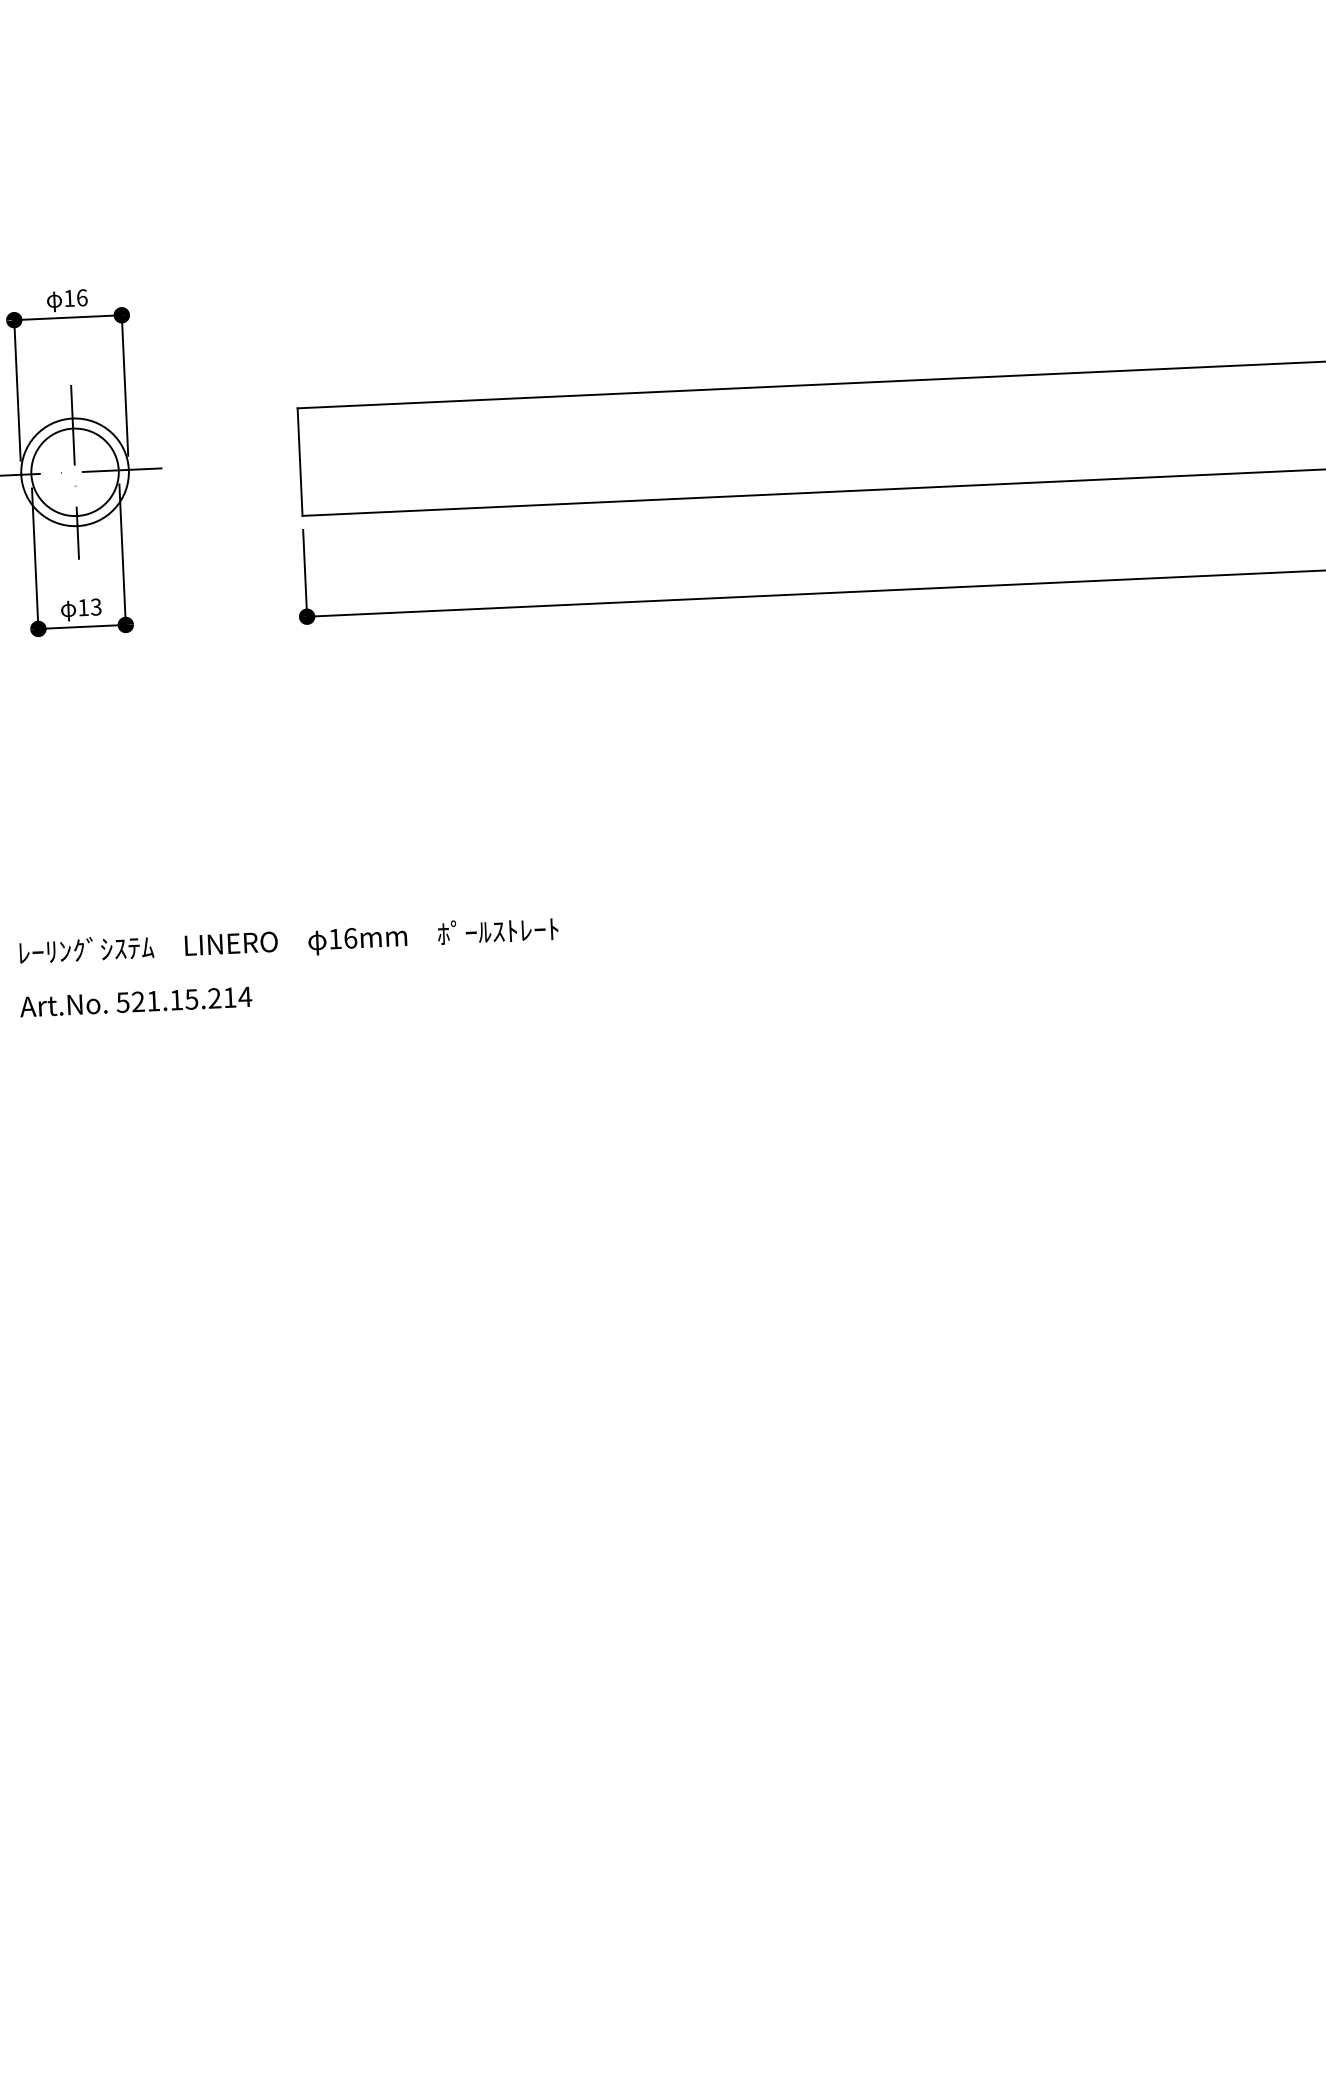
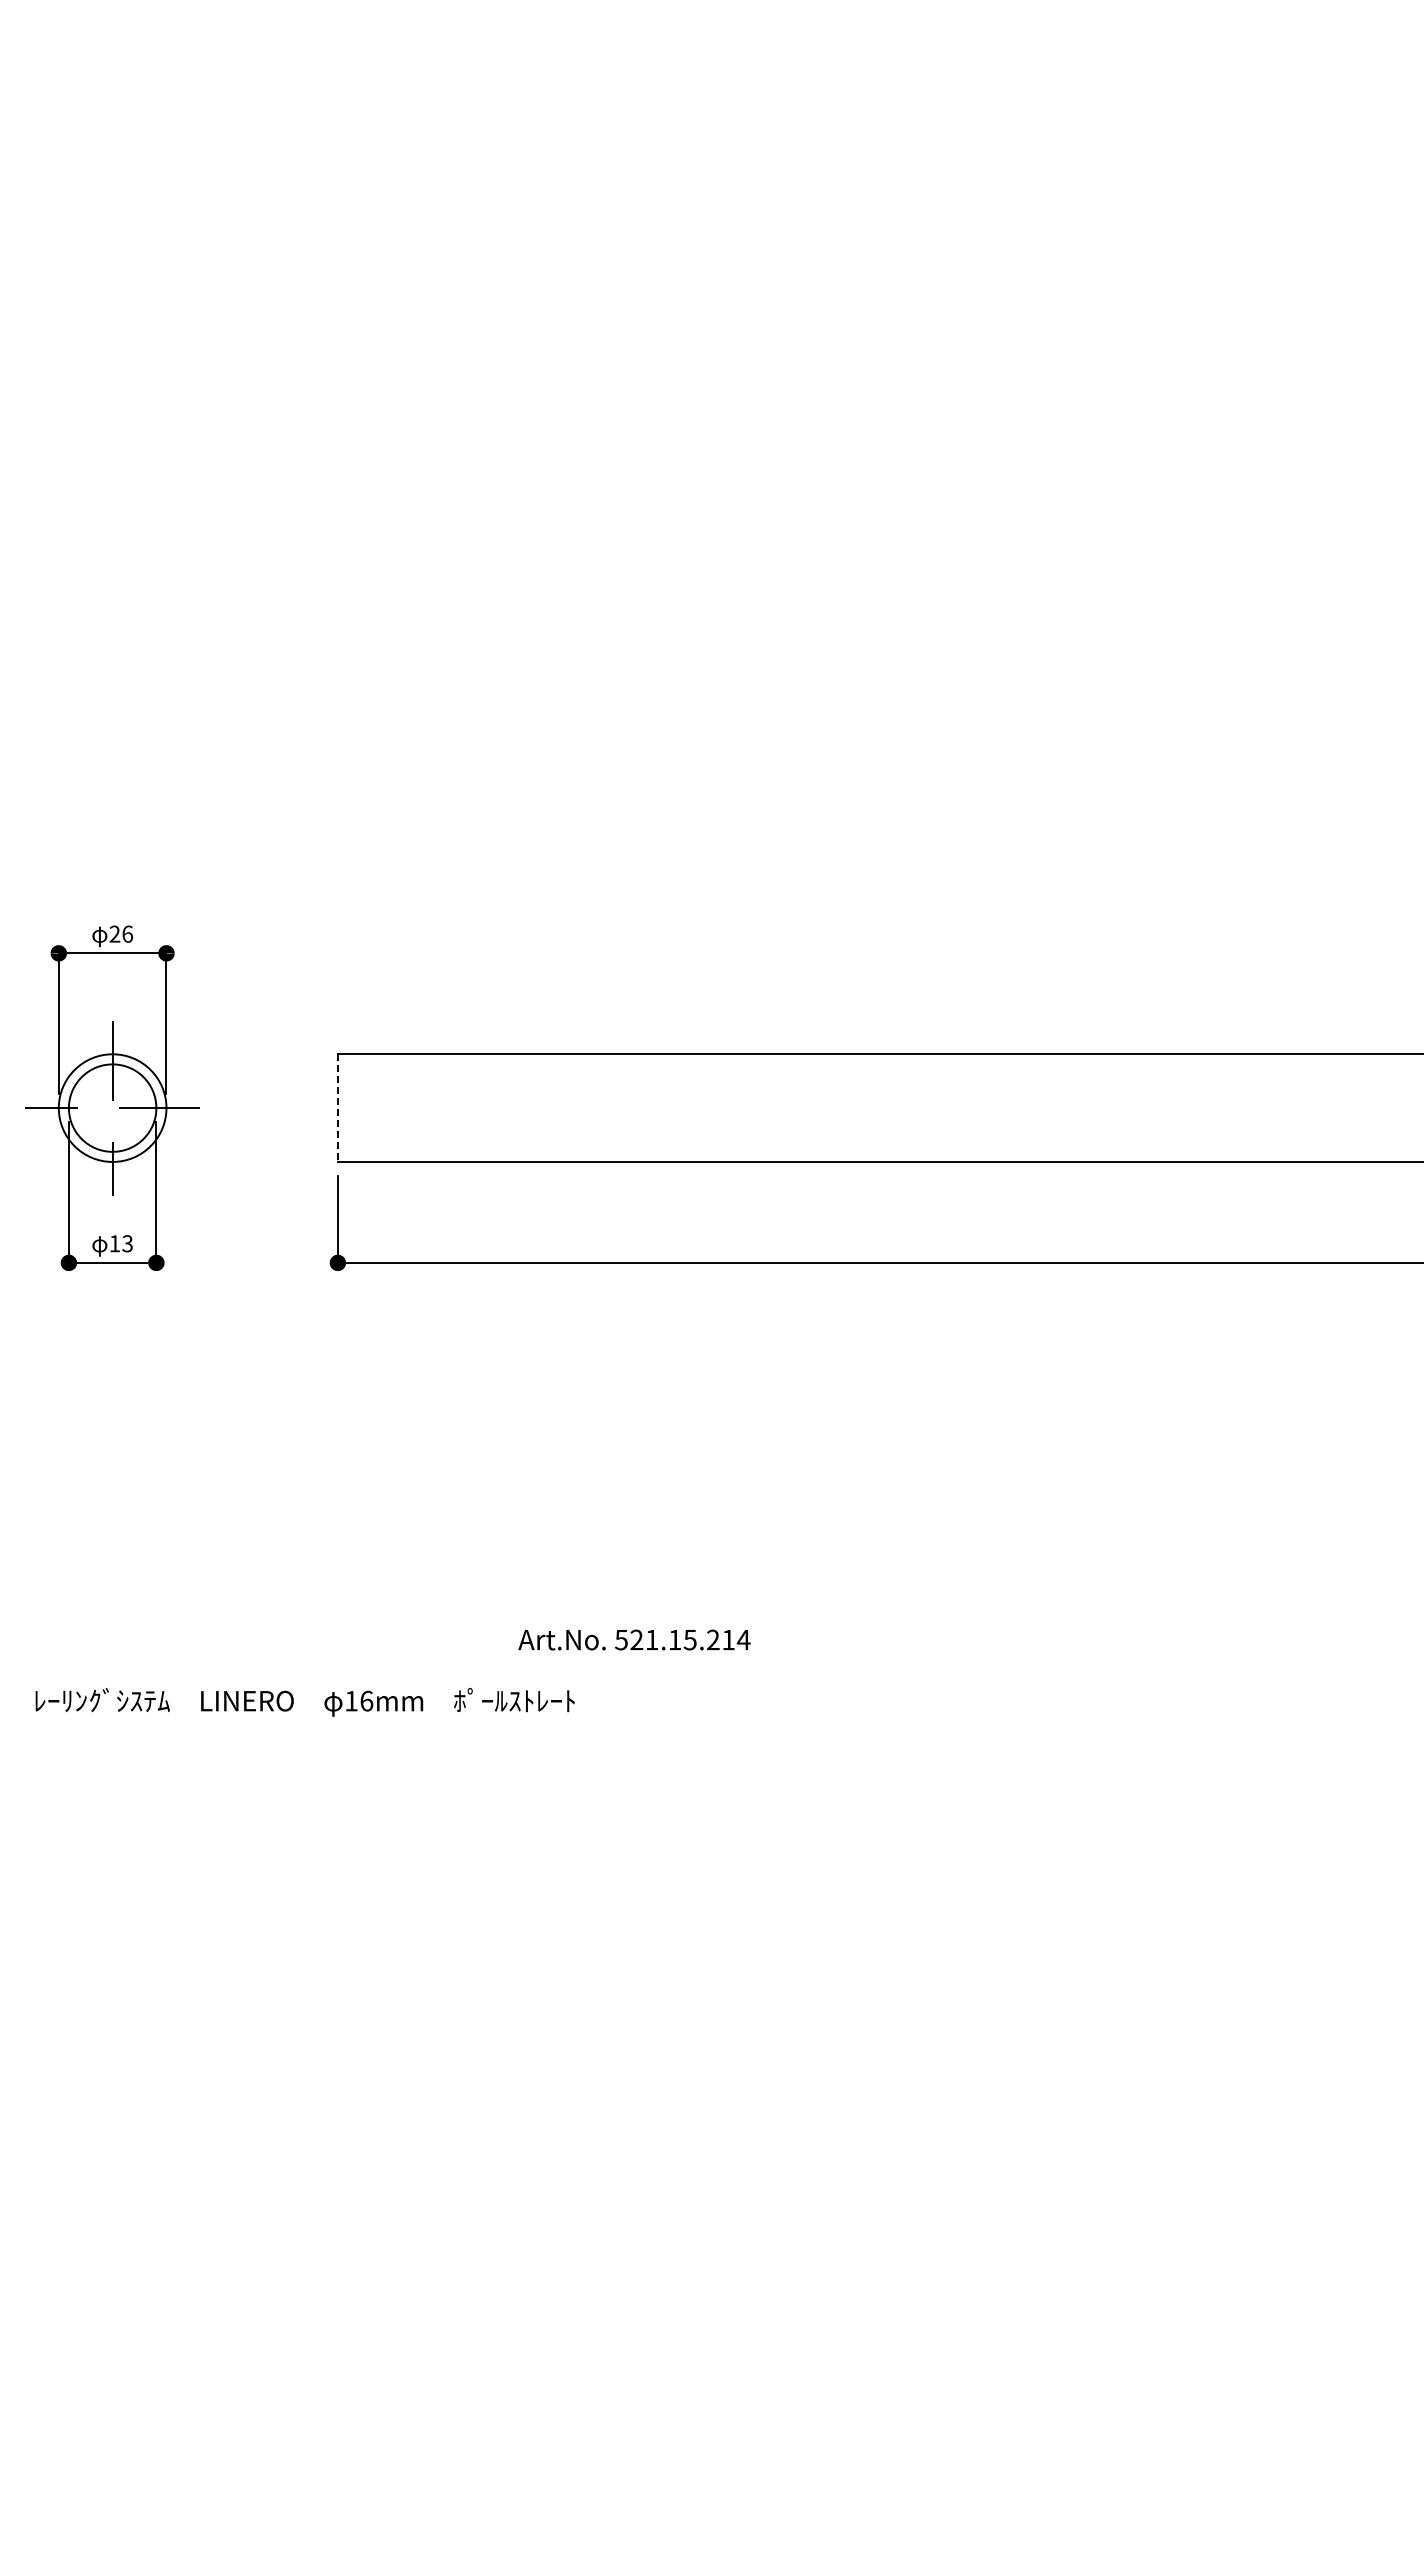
text: (69, 297) -> (114, 933), 16 -> 26
line: (299, 462) -> (337, 1108), solid -> dashed
text: (288, 942) -> (304, 1702), moved
text: (135, 1001) -> (634, 1639), moved

